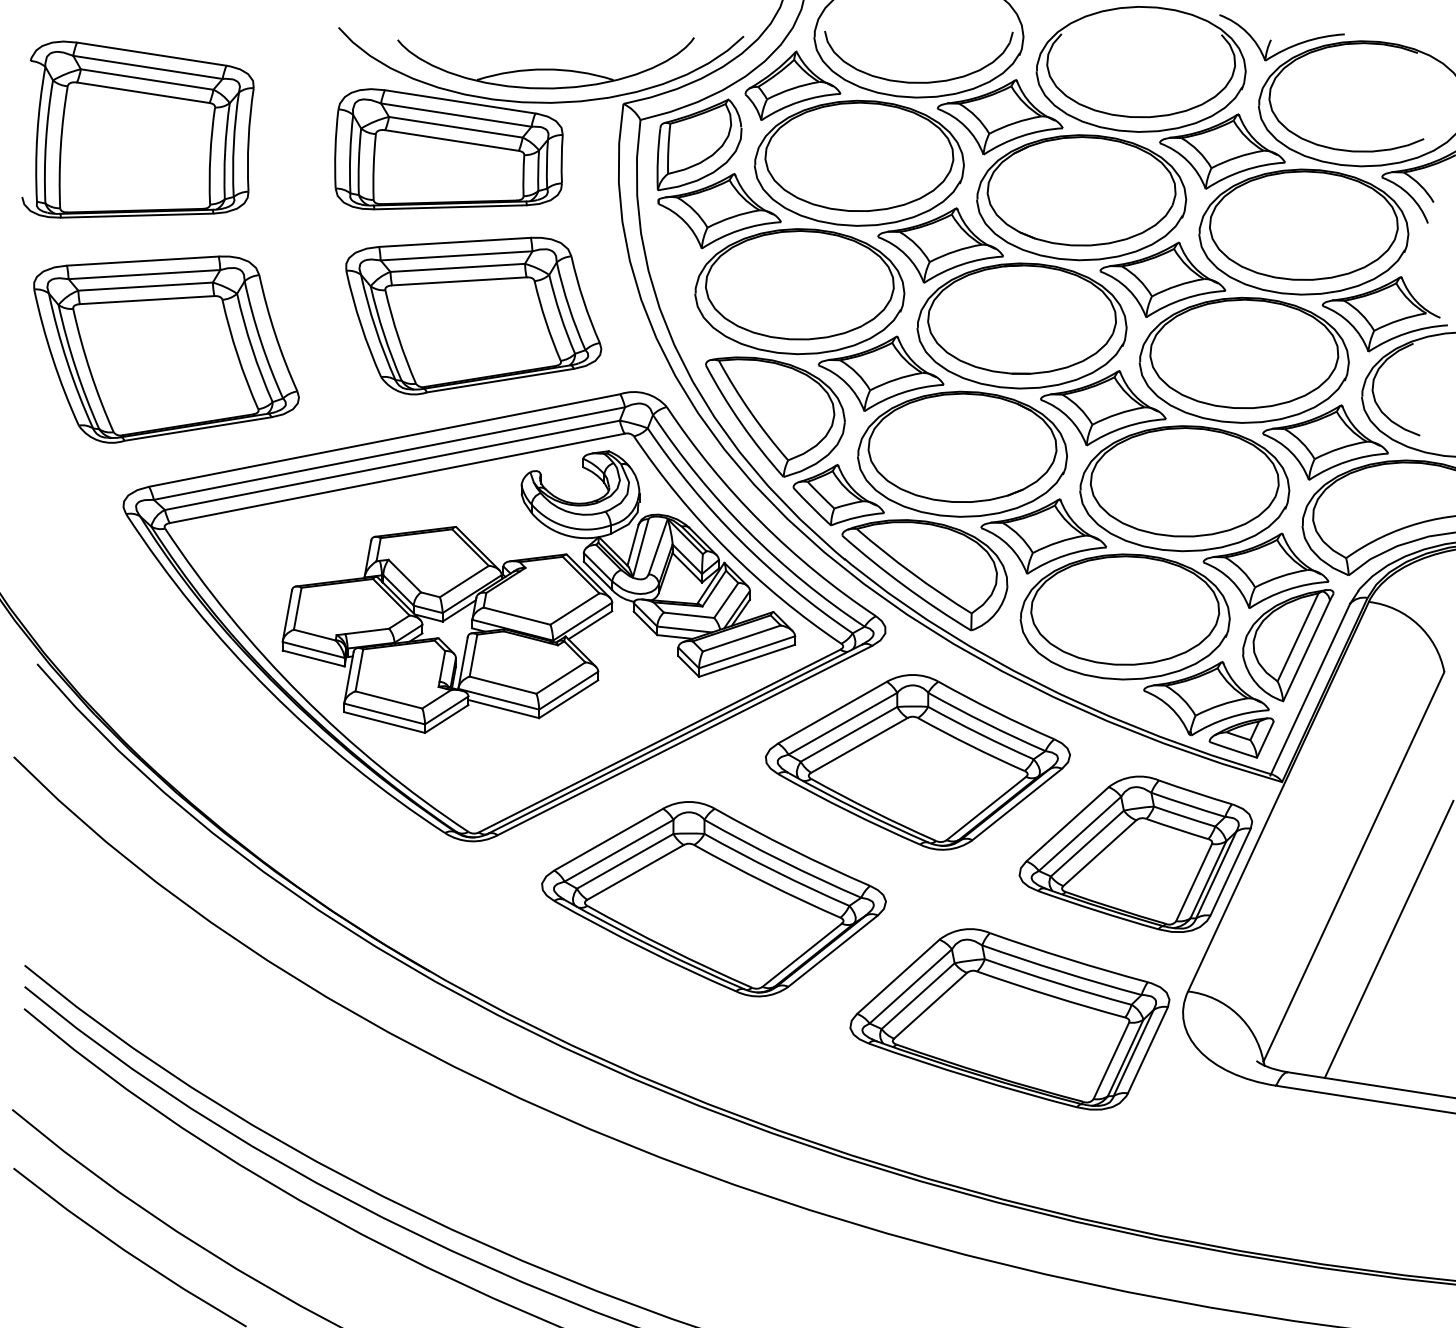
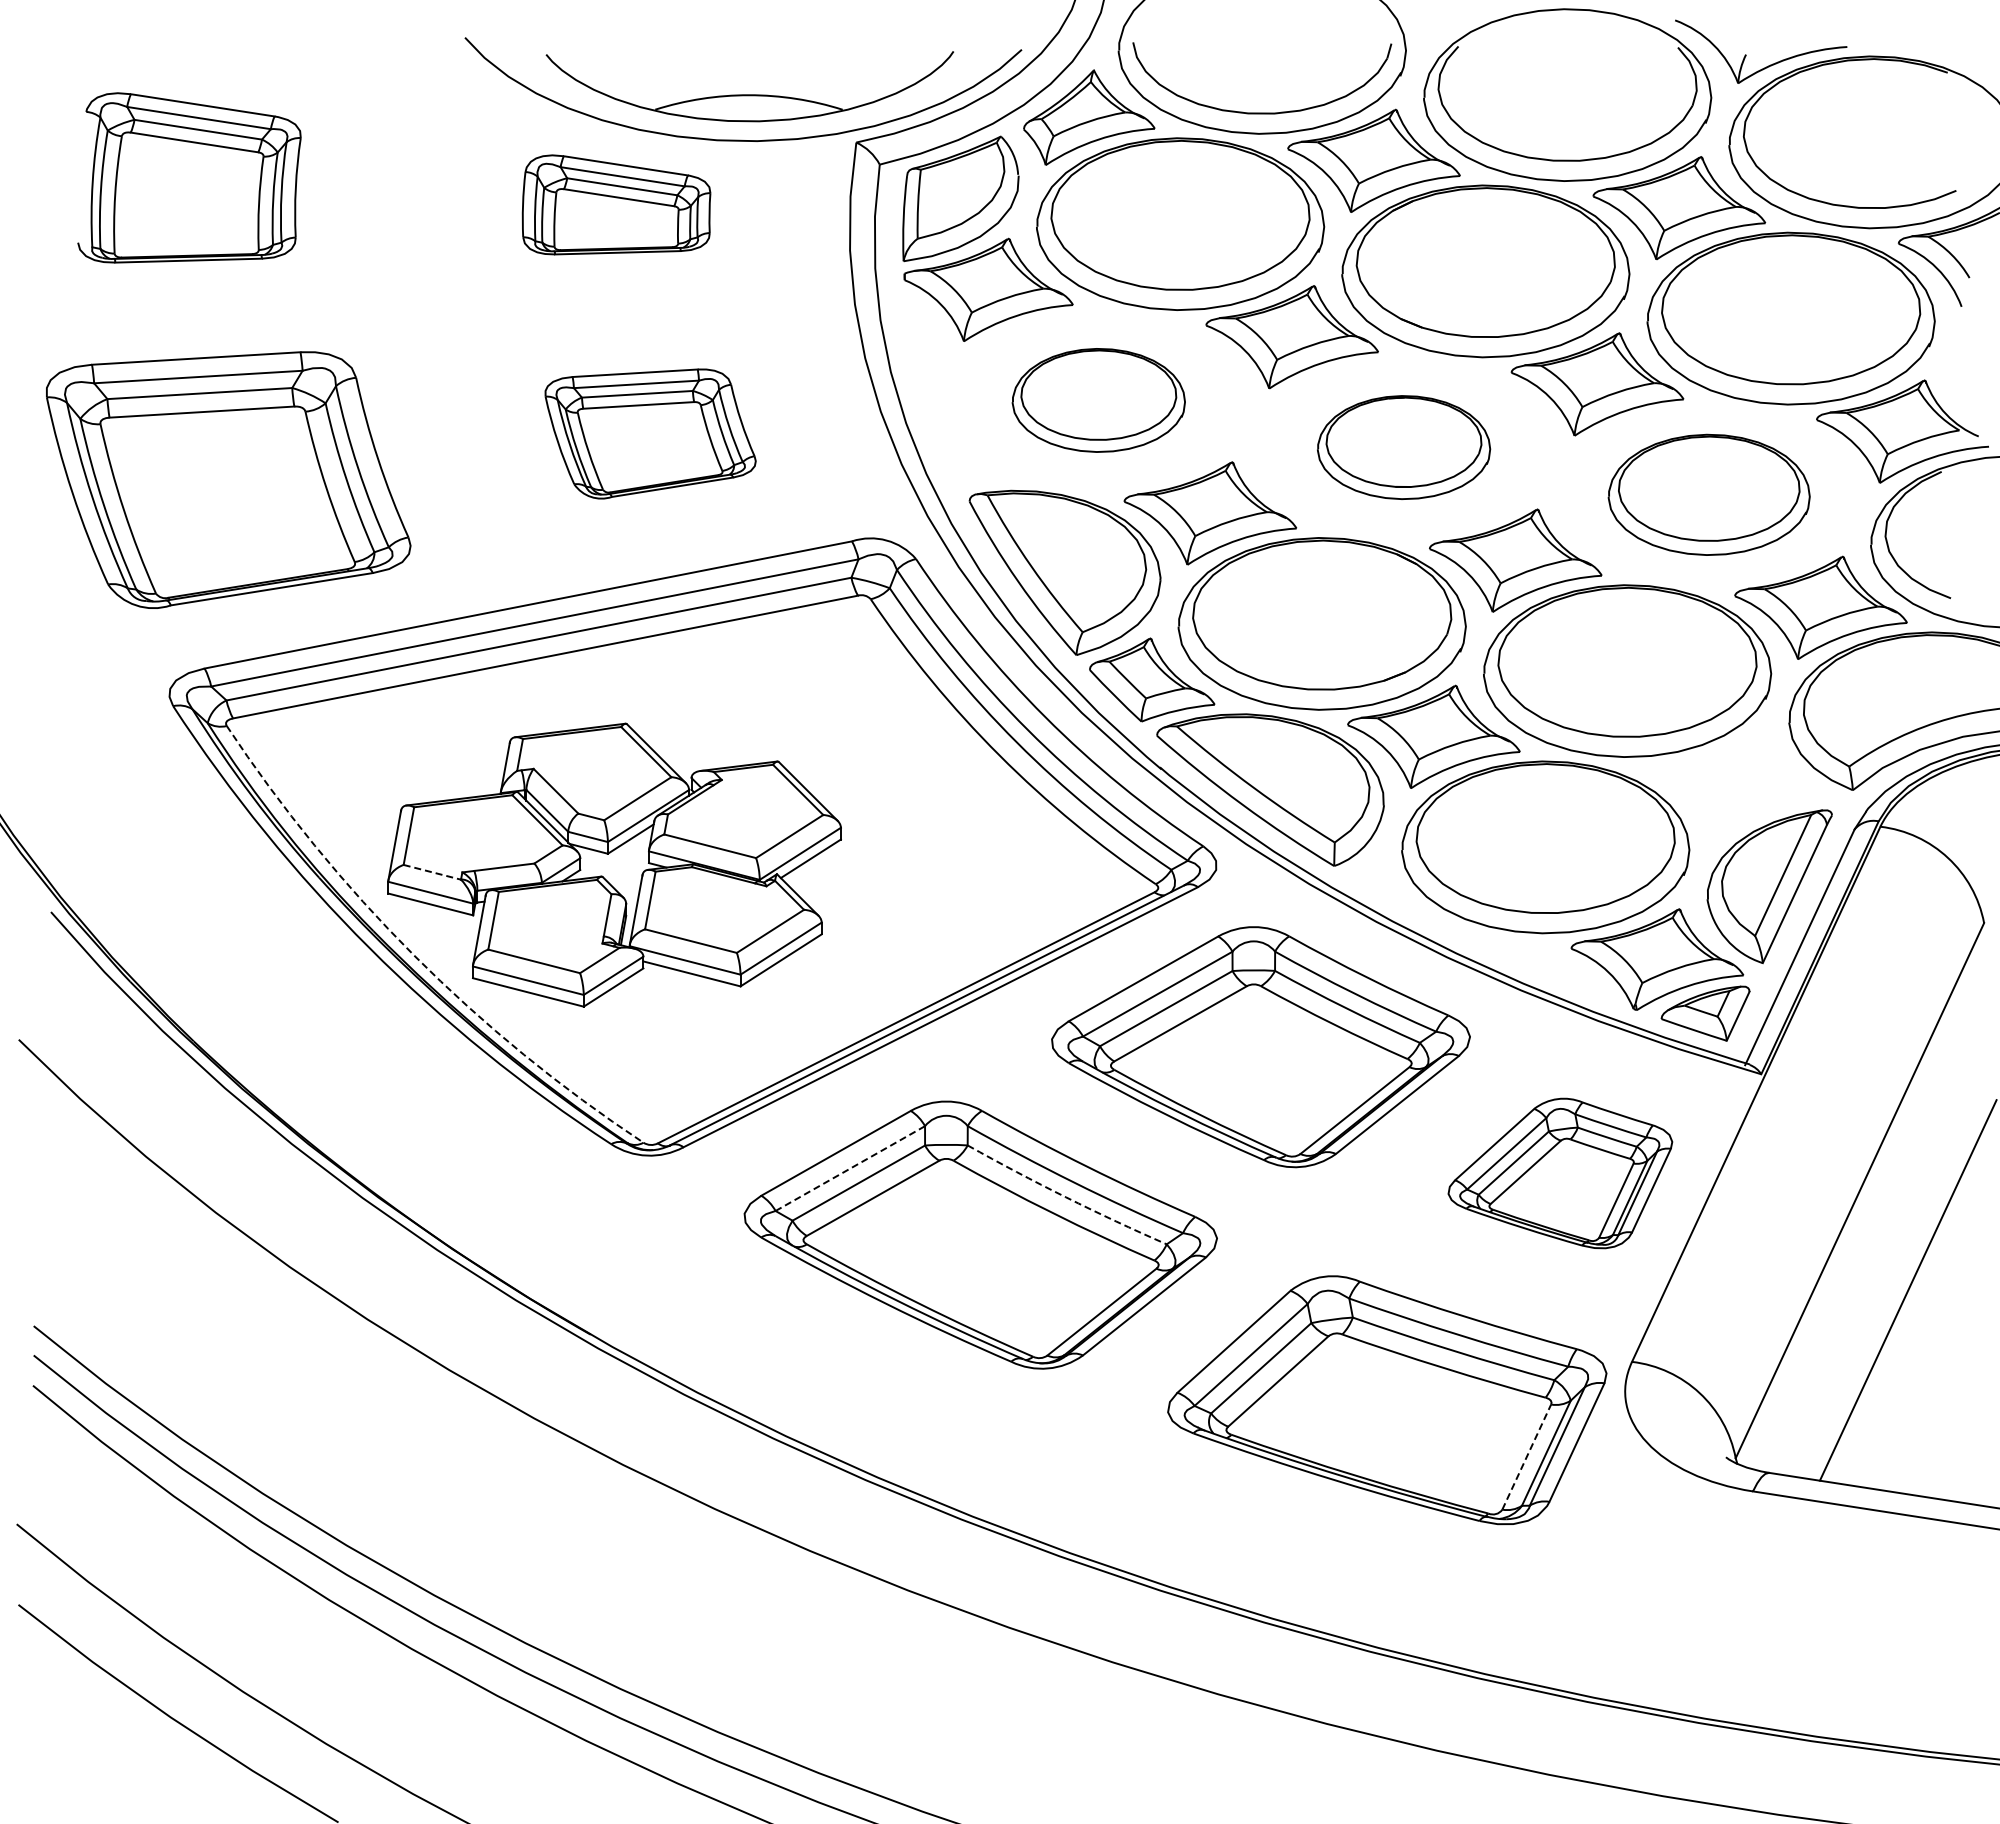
part: (138, 129) -> (189, 177), size x0.7
part: (448, 149) -> (616, 204), size x0.6
part: (799, 291) -> (1098, 400), size x0.6
part: (473, 315) -> (650, 433), size x0.6
part: (1021, 325) -> (1403, 447), size x0.6
part: (1243, 360) -> (1708, 494), size x0.7
part: (658, 563) -> (904, 774), removed
part: (1265, 571) -> (1738, 784), removed
line: (314, 635) -> (432, 872), solid -> dashed
arc: (301, 695) -> (414, 955), solid -> dashed
line: (619, 850) -> (850, 1168), solid -> dashed
part: (1135, 854) -> (1560, 1173), size x0.7
arc: (776, 871) -> (1066, 1197), solid -> dashed
line: (1111, 1061) -> (1526, 1457), solid -> dashed

